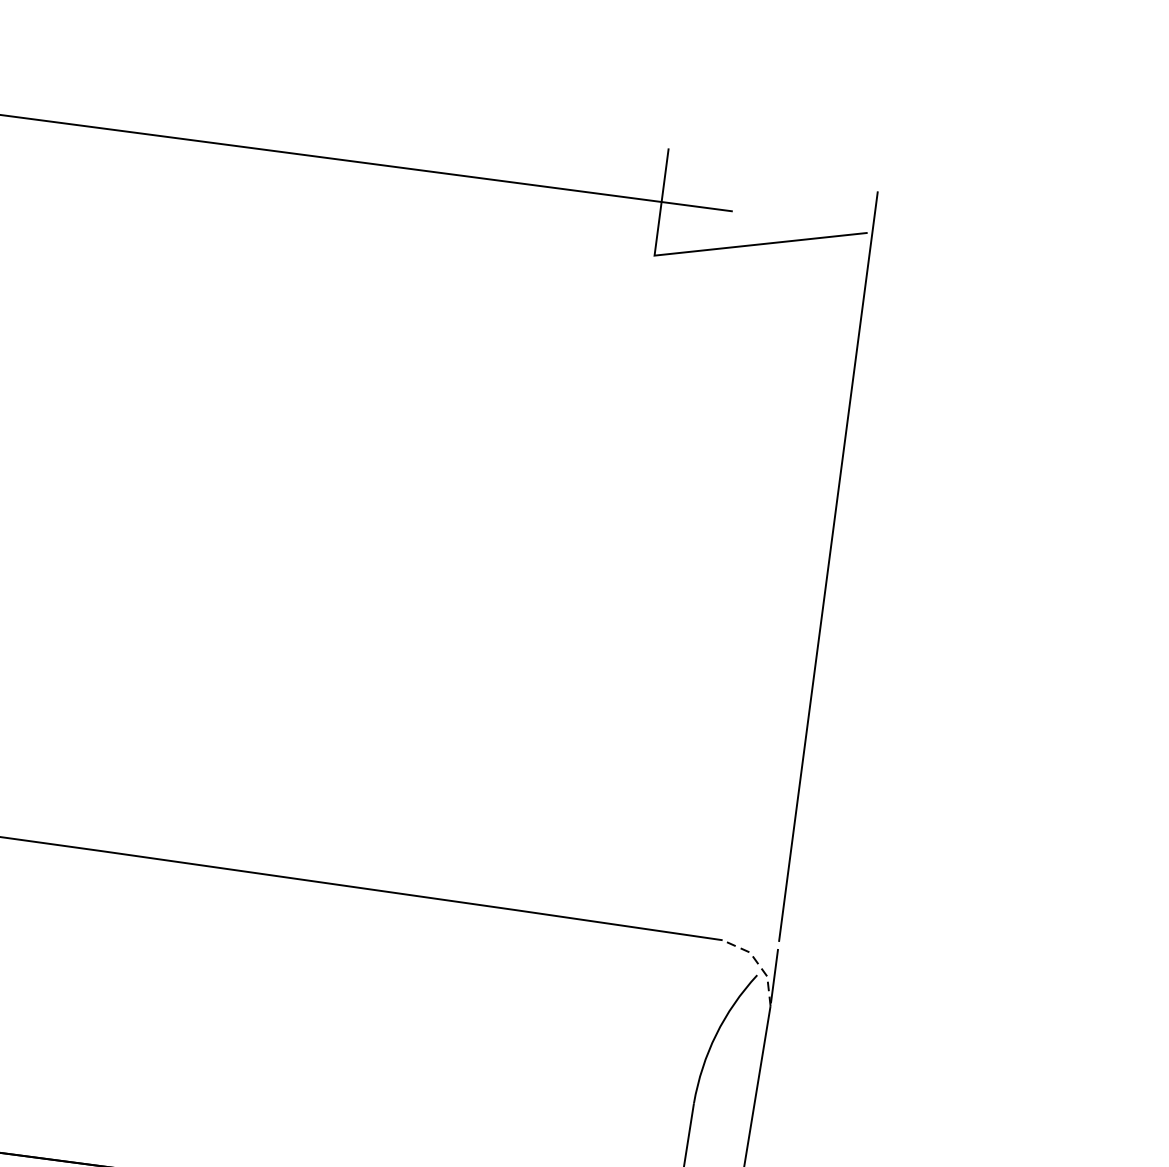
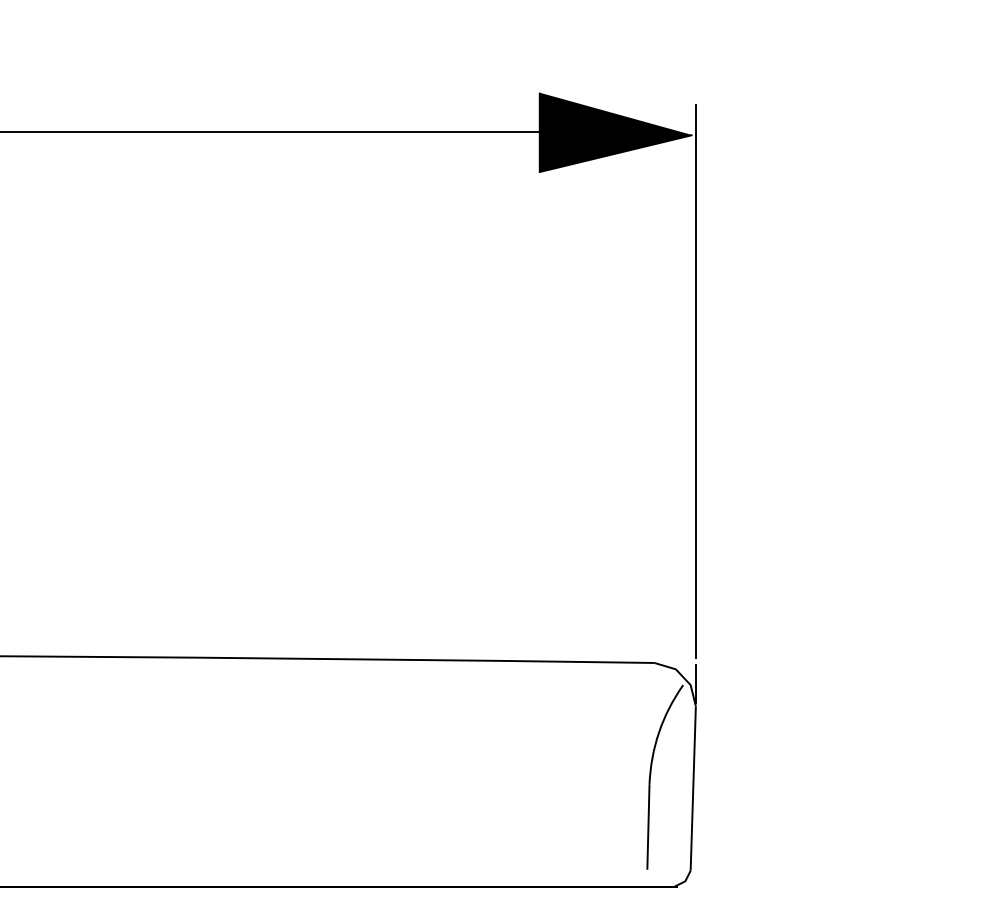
fill: (764, 215) -> (615, 132), added
line: (757, 963) -> (682, 676), dashed -> solid

